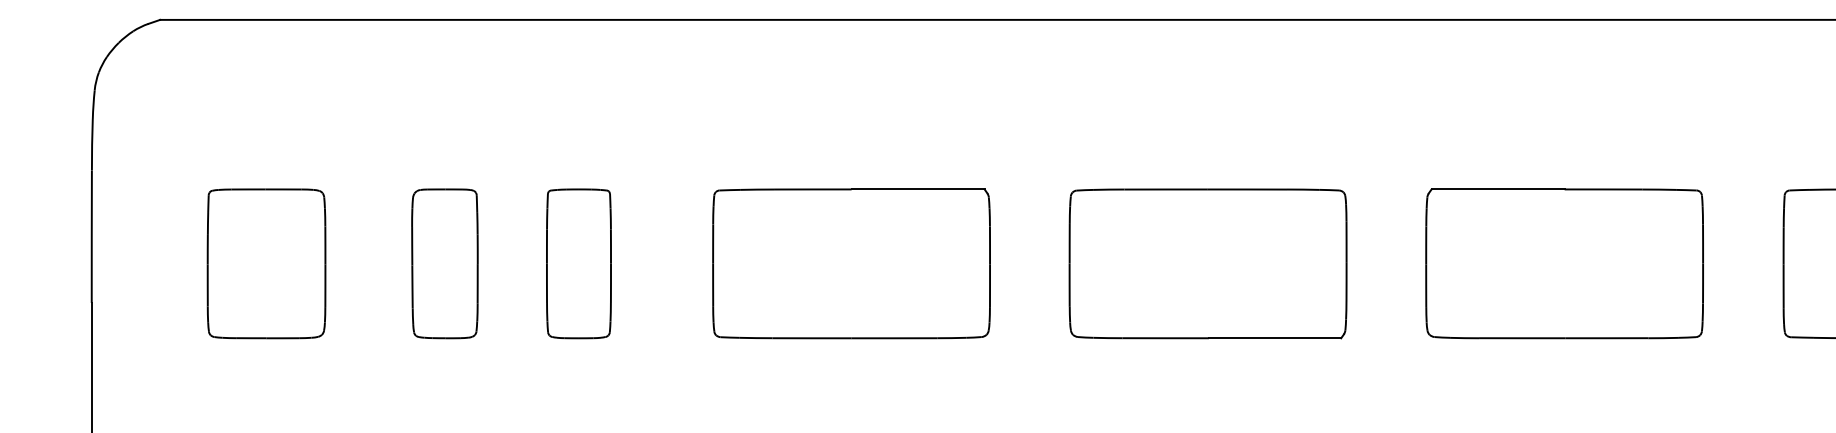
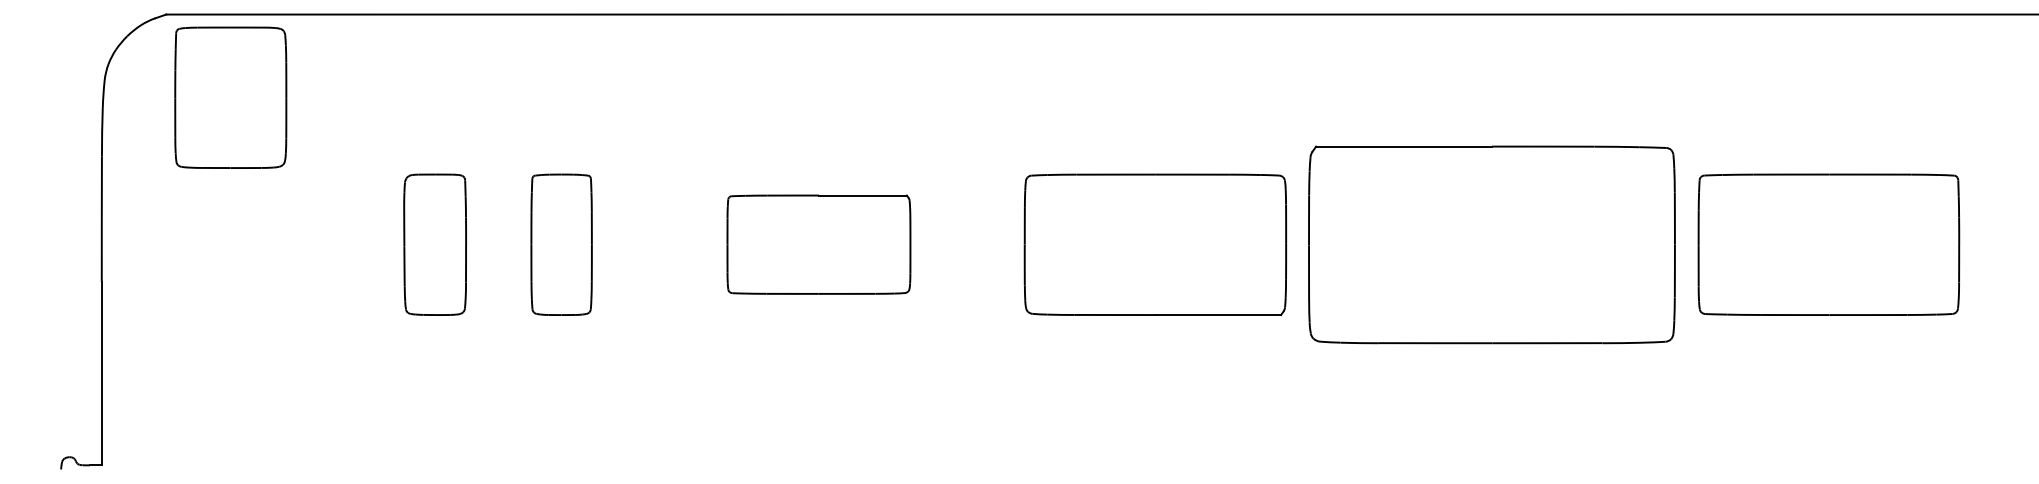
part: (266, 263) -> (230, 97), moved
part: (851, 263) -> (818, 244), size x0.7
part: (1564, 263) -> (1491, 244), size x1.4

